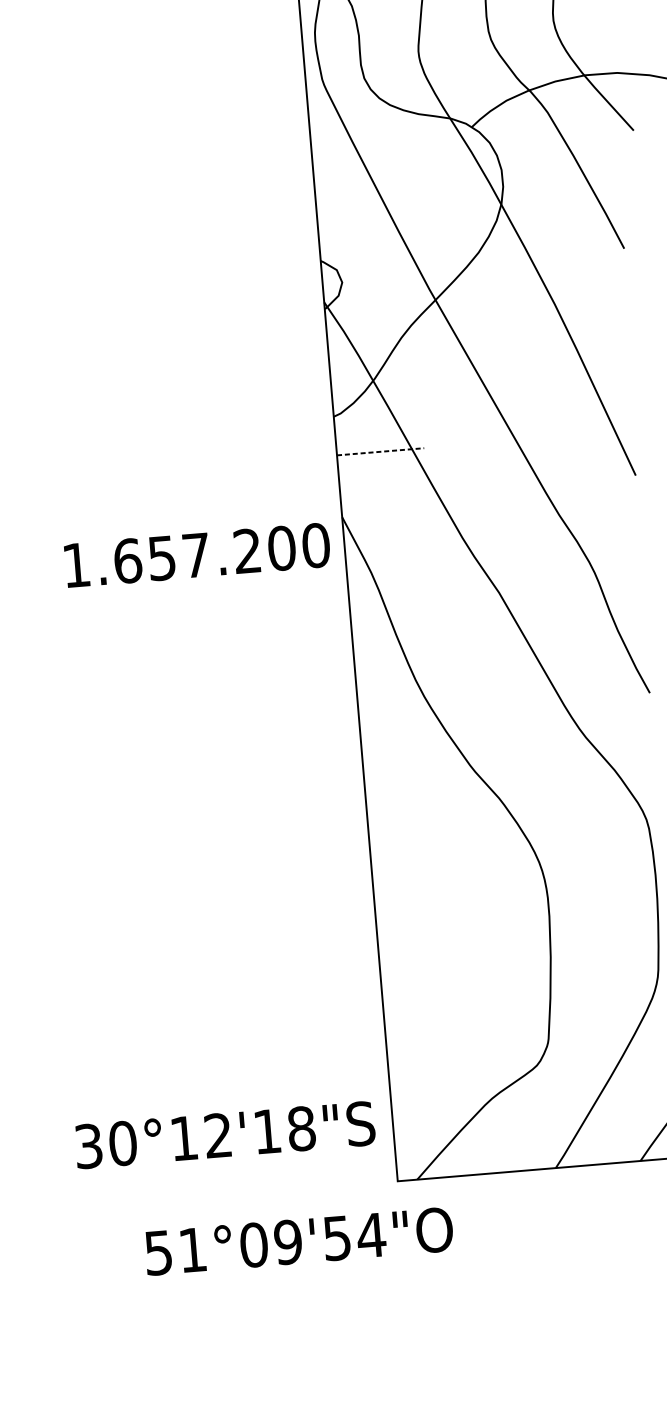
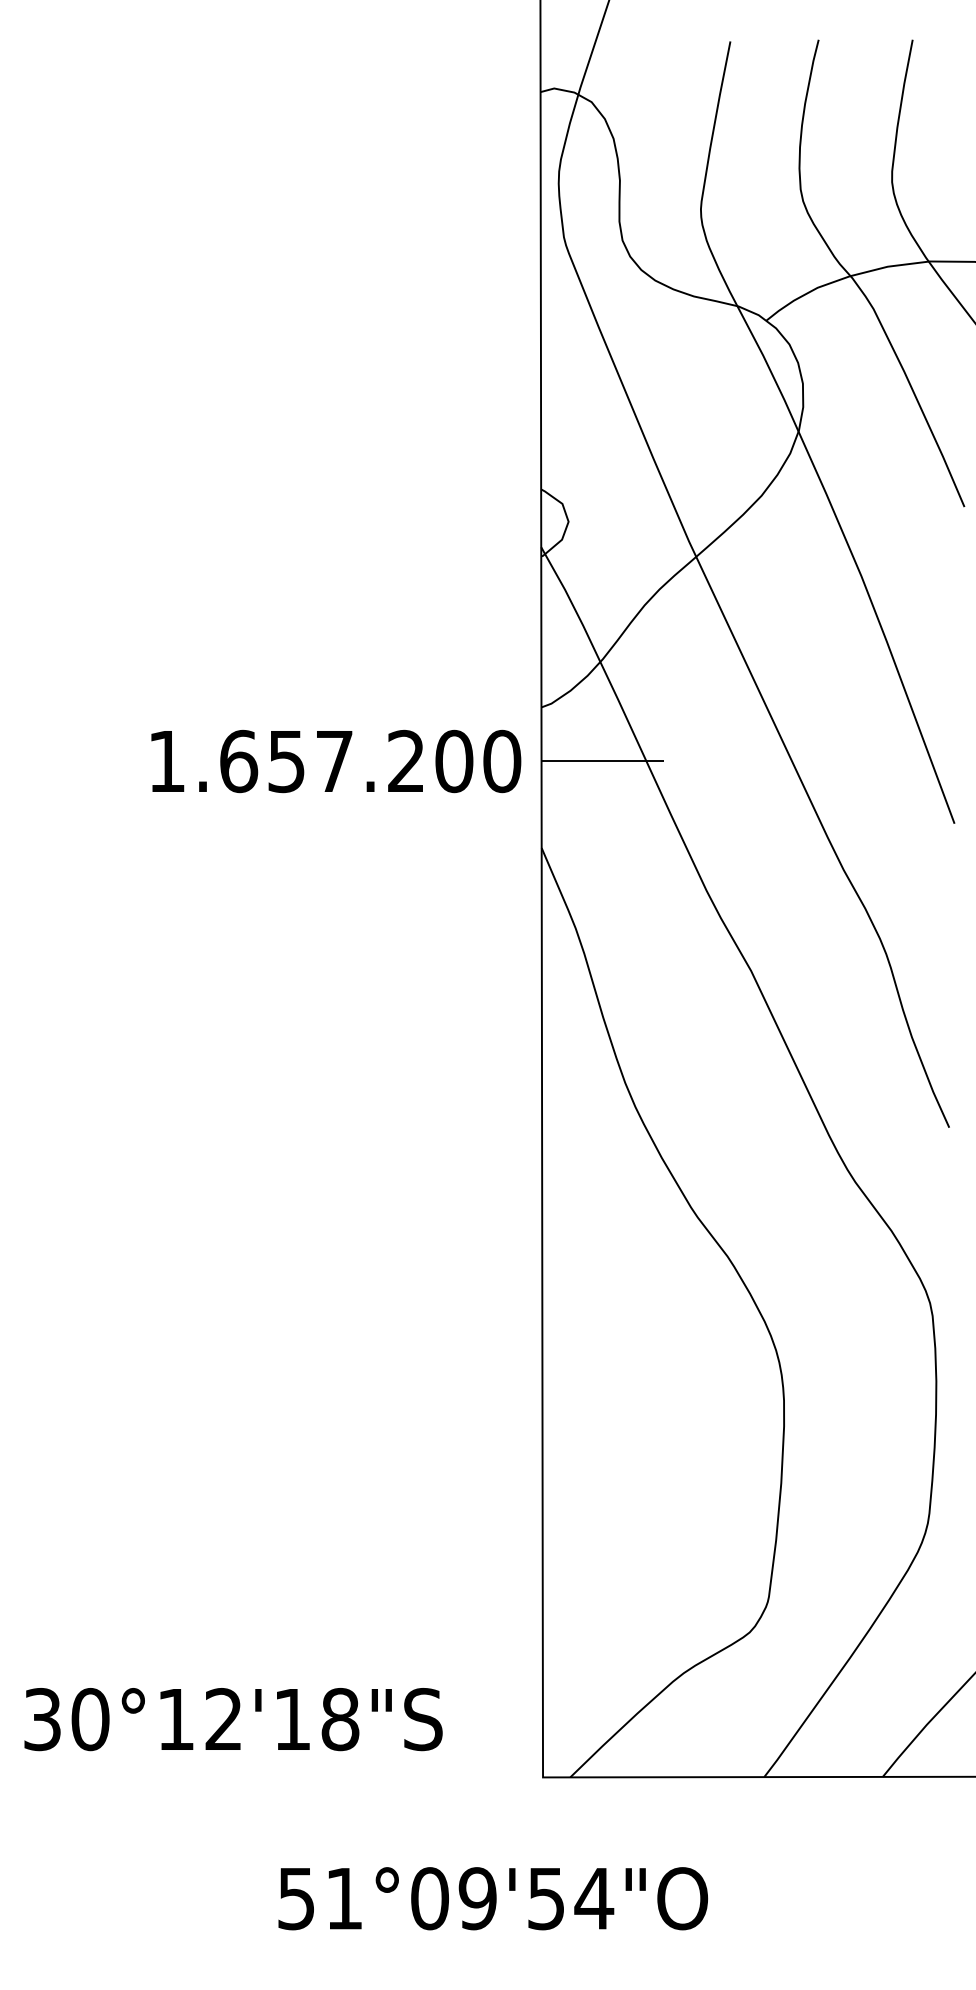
line: (381, 451) -> (603, 761), dashed -> solid
text: (197, 555) -> (336, 761), moved
text: (225, 1135) -> (233, 1719), moved
text: (299, 1241) -> (493, 1898), moved

